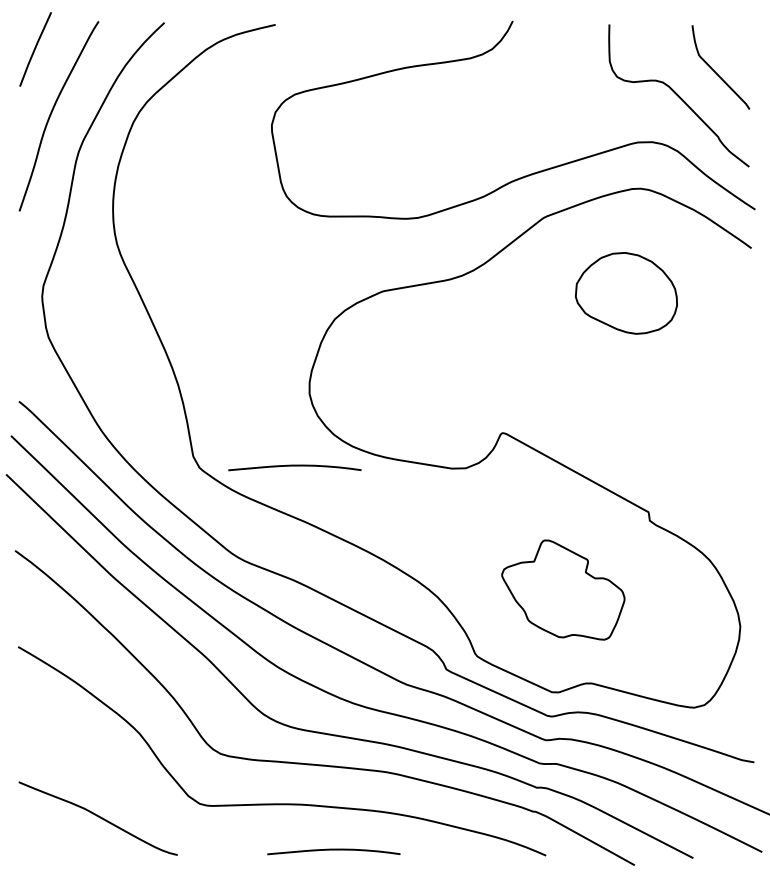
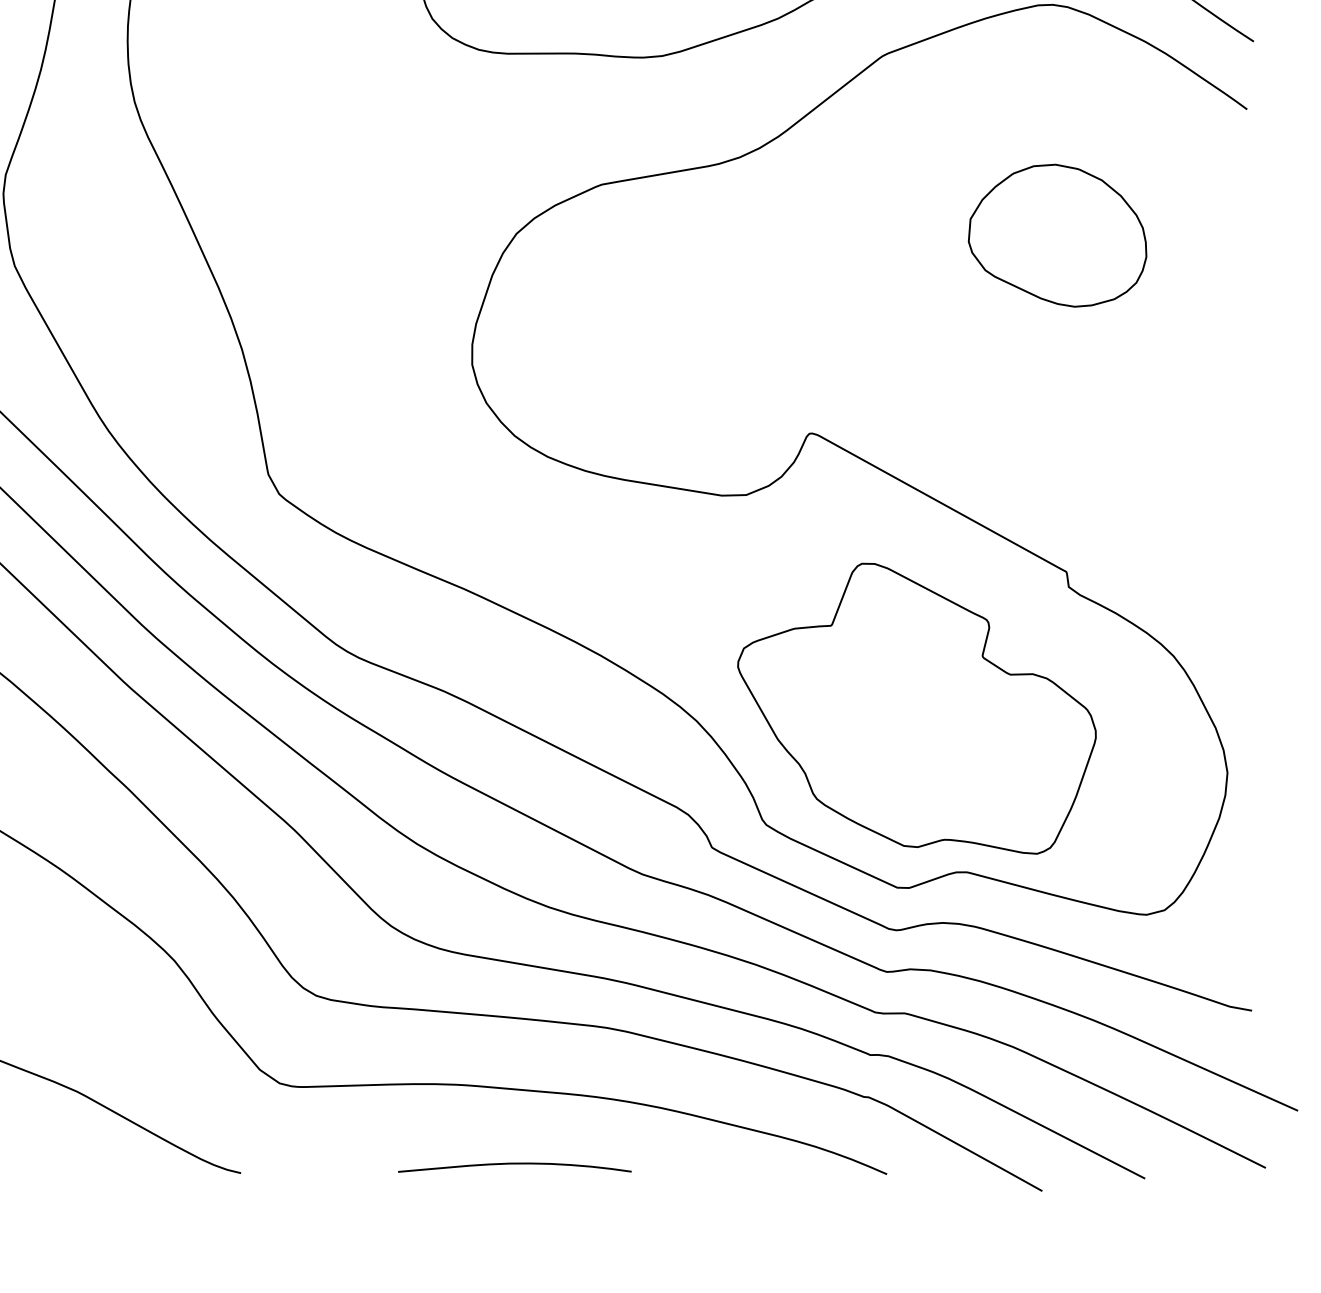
part: (625, 293) -> (1055, 235), moved
curve: (294, 466) -> (445, 491), removed
part: (563, 589) -> (917, 707), size x1.67

